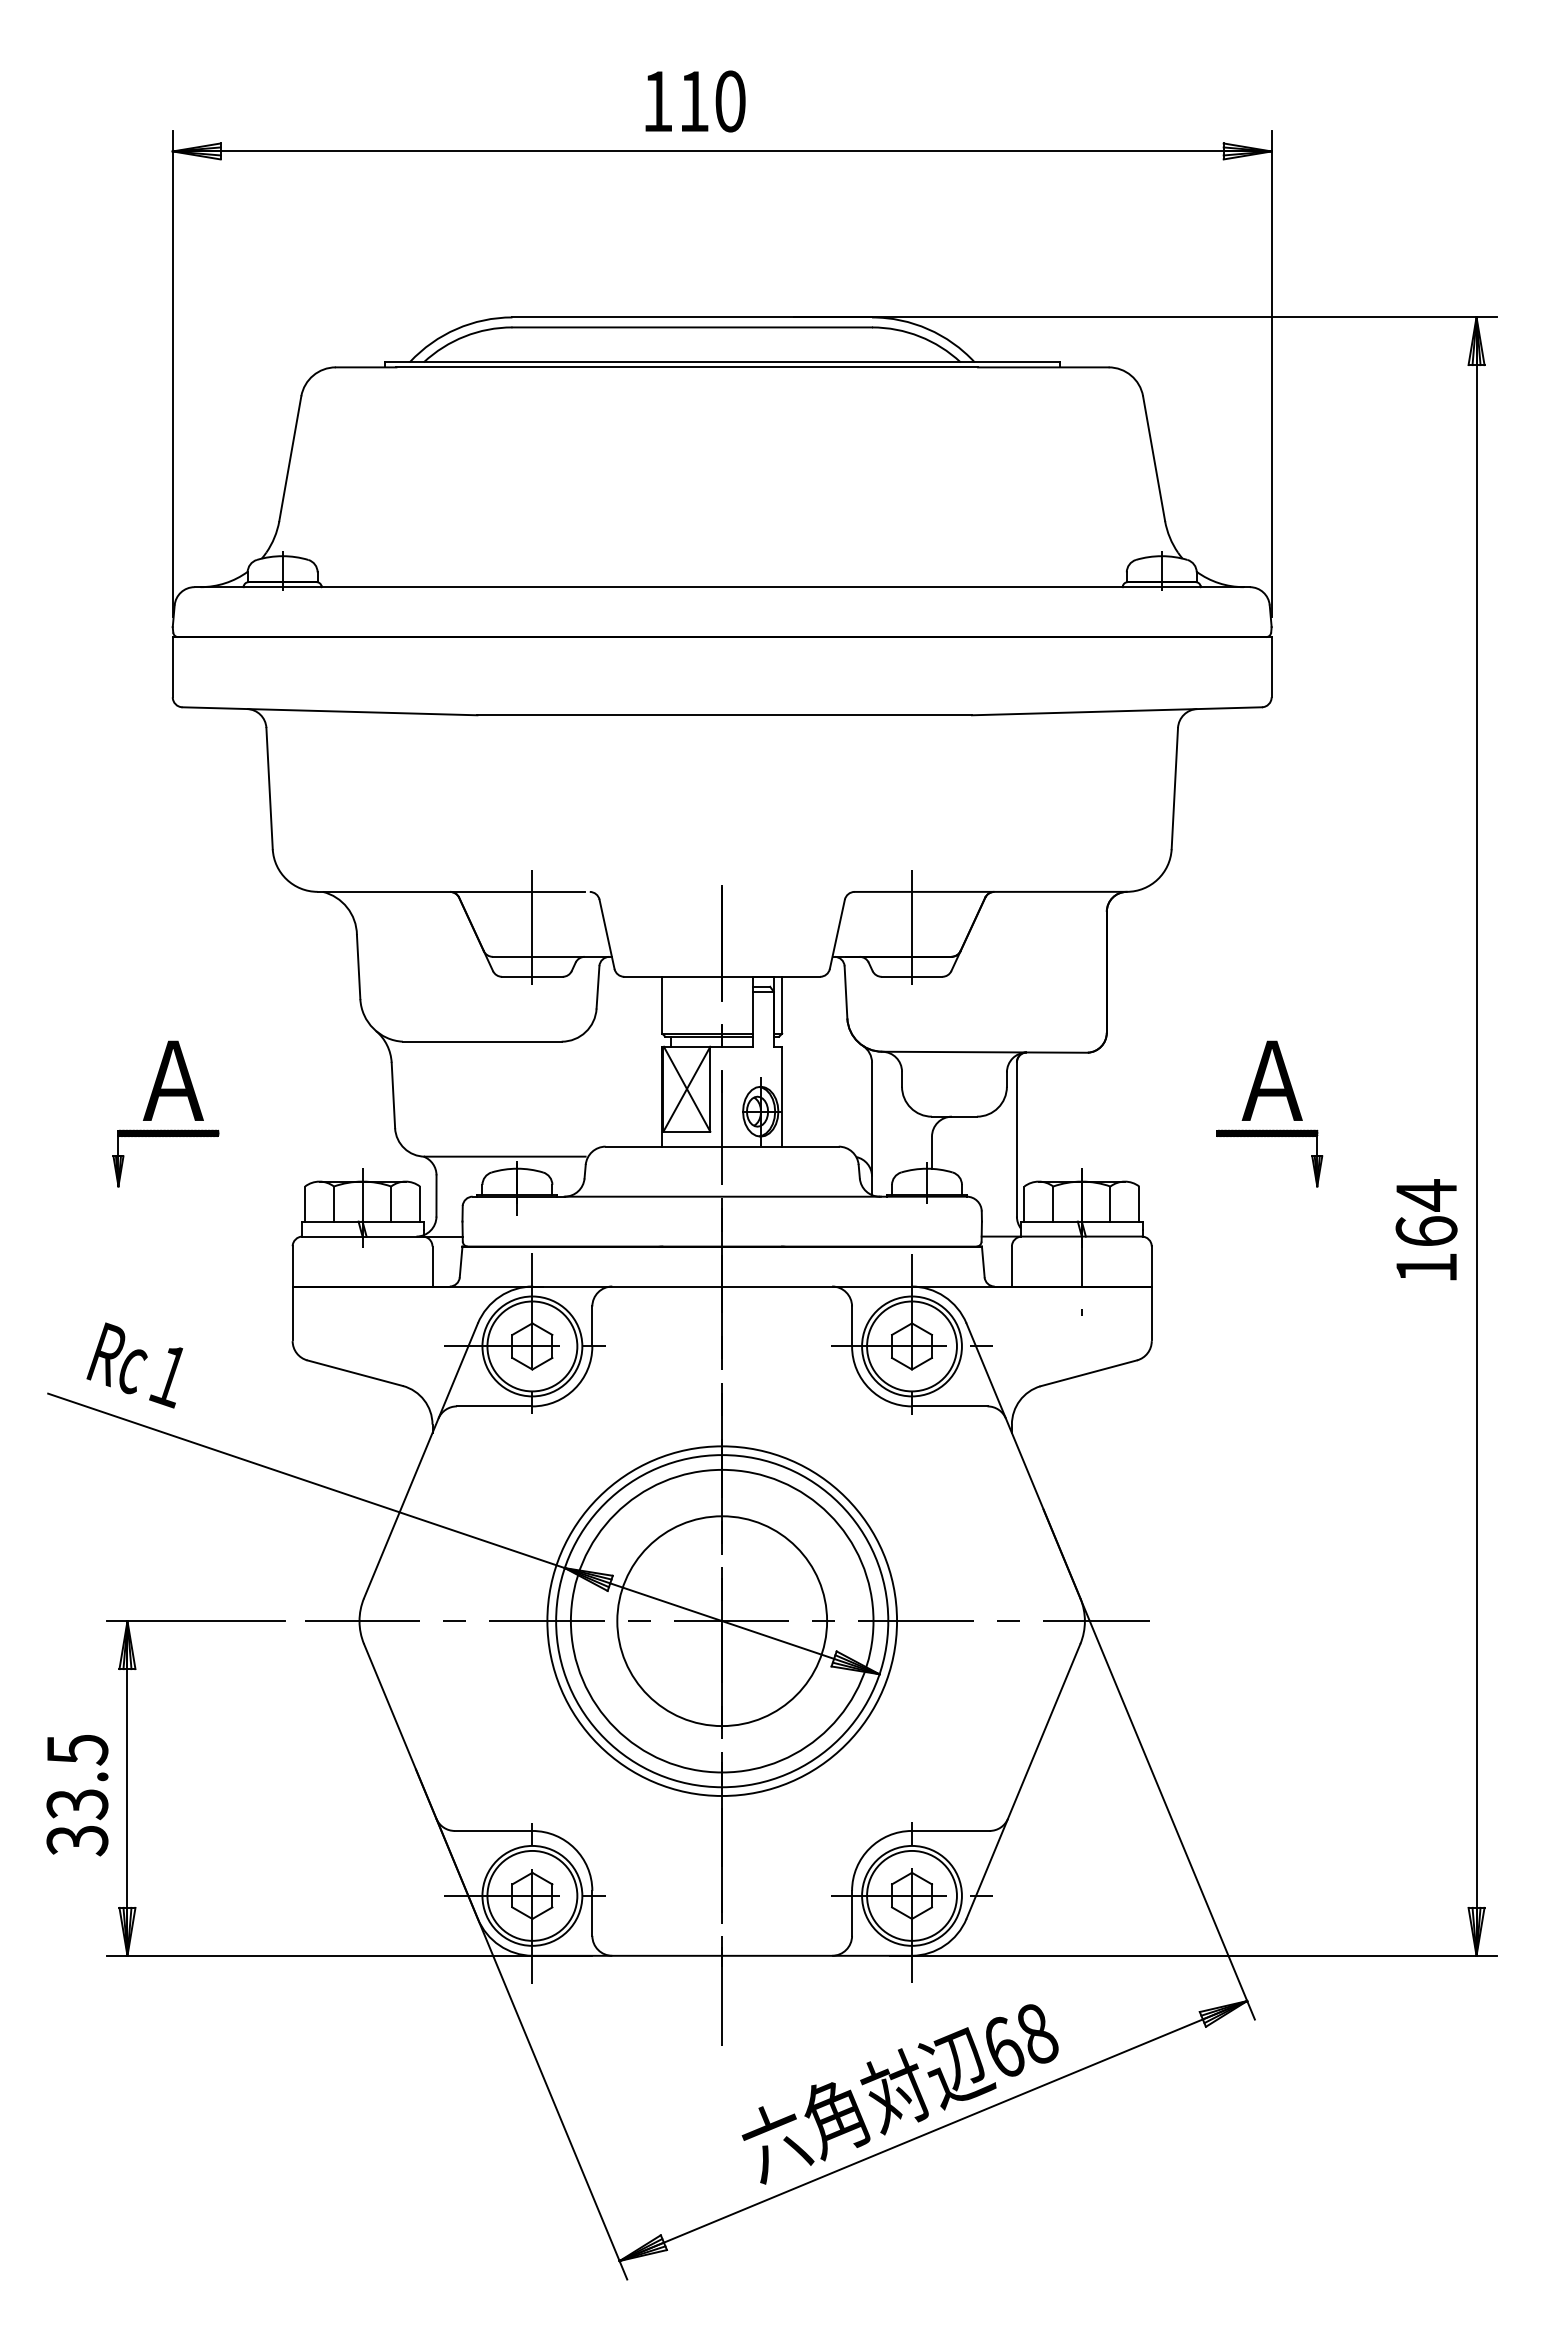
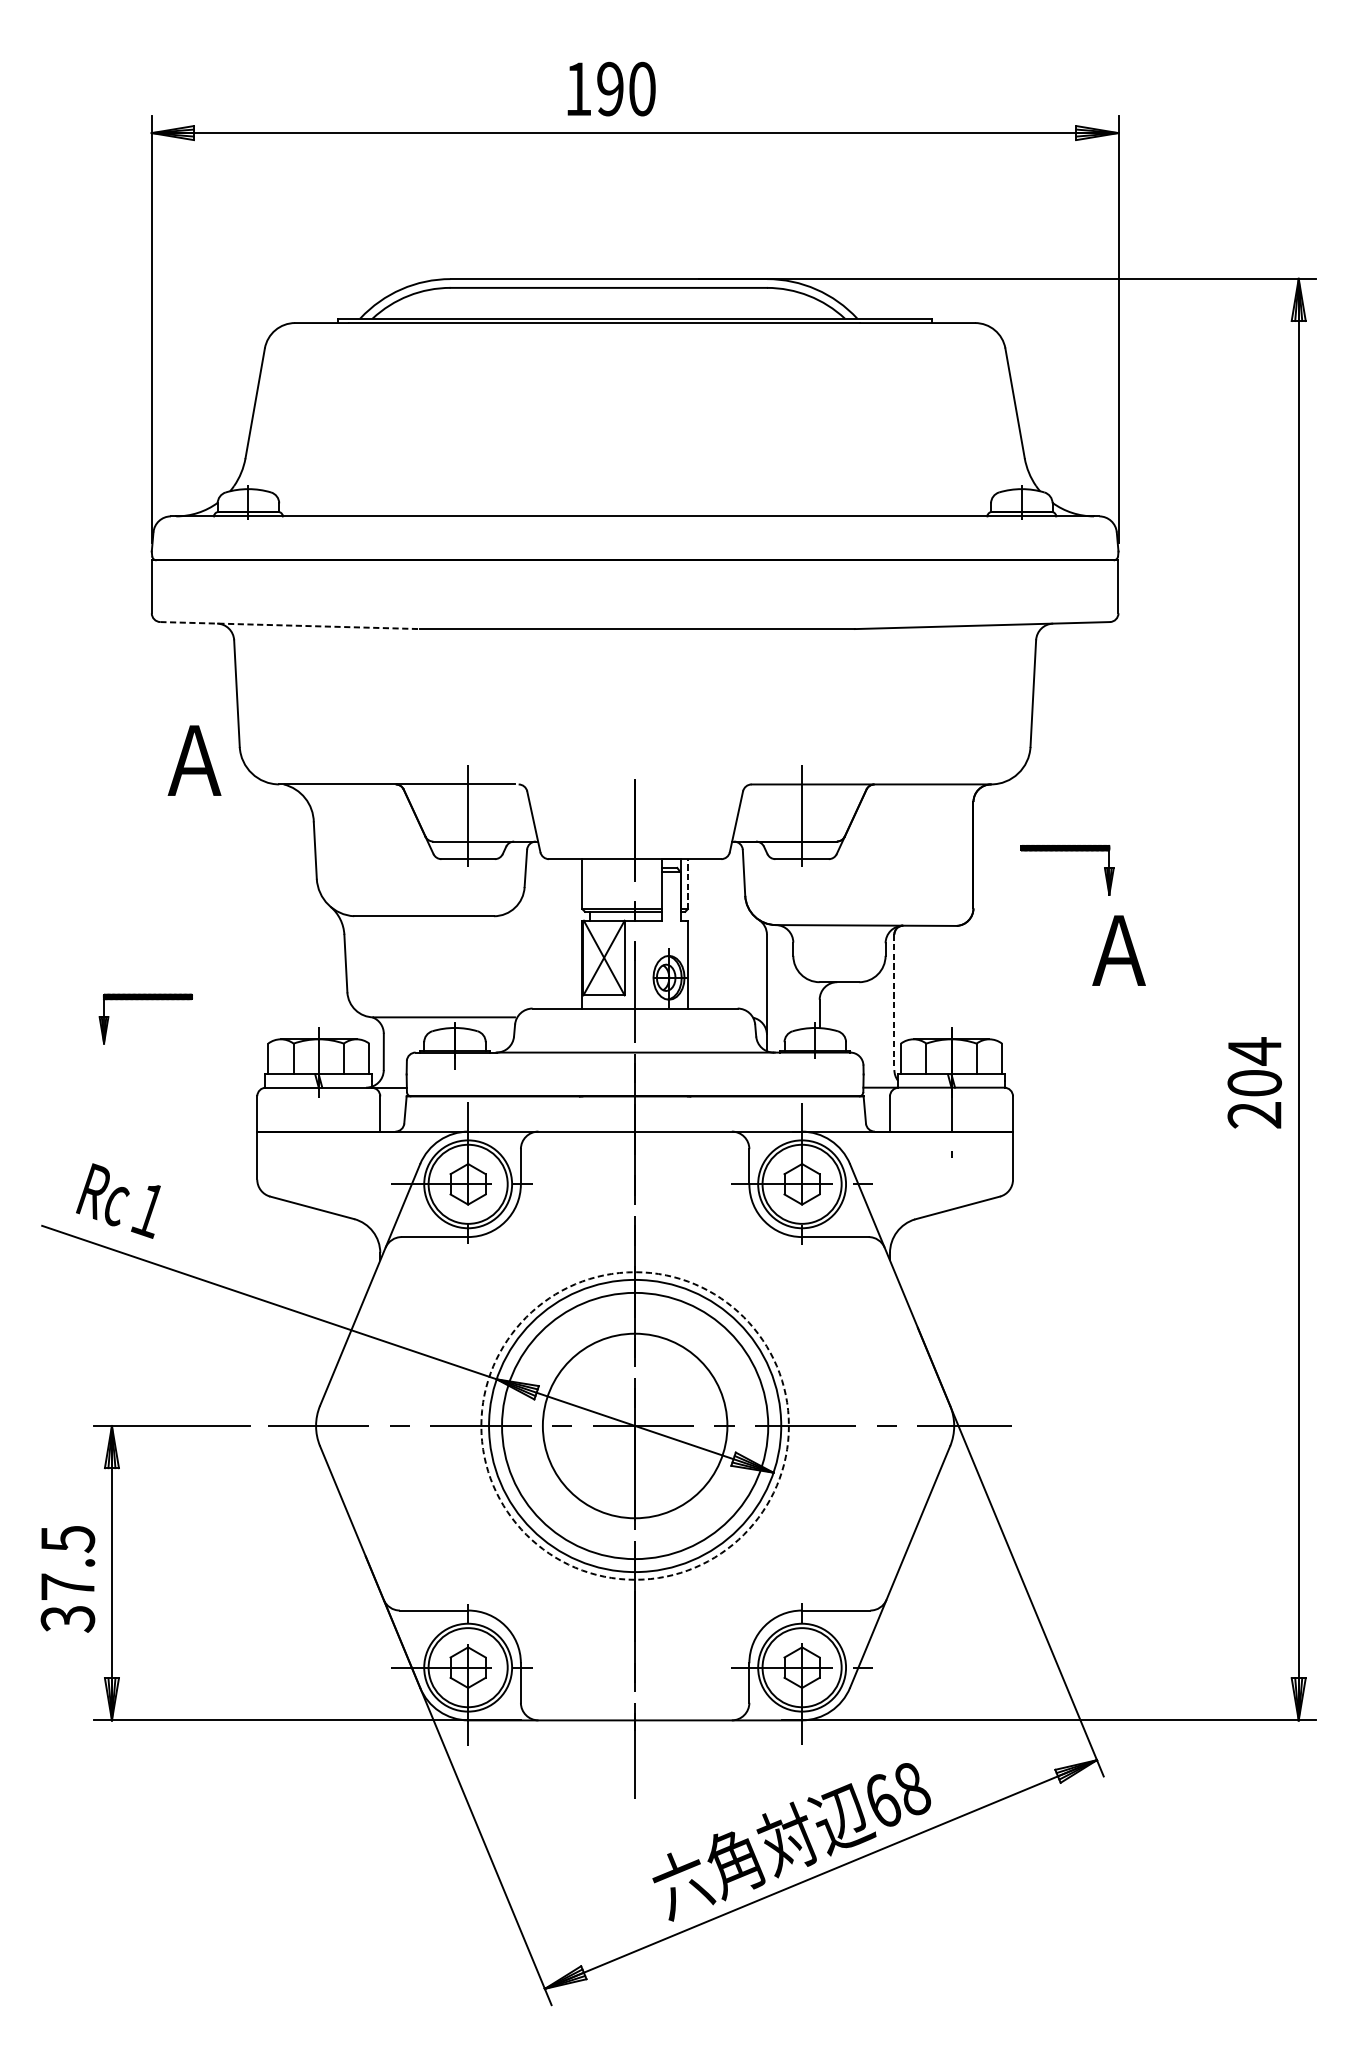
text: (693, 101) -> (609, 89), 110 -> 190
line: (329, 711) -> (289, 625), solid -> dashed
line: (782, 1004) -> (688, 883), solid -> dashed
text: (173, 1080) -> (194, 760), moved
part: (1269, 1136) -> (1067, 850), moved
line: (1016, 1139) -> (894, 1002), solid -> dashed
text: (1426, 1249) -> (1254, 1099), 164 -> 204
circle: (722, 1621) -> (635, 1426), solid -> dashed
text: (77, 1804) -> (67, 1587), 33.5 -> 37.5

